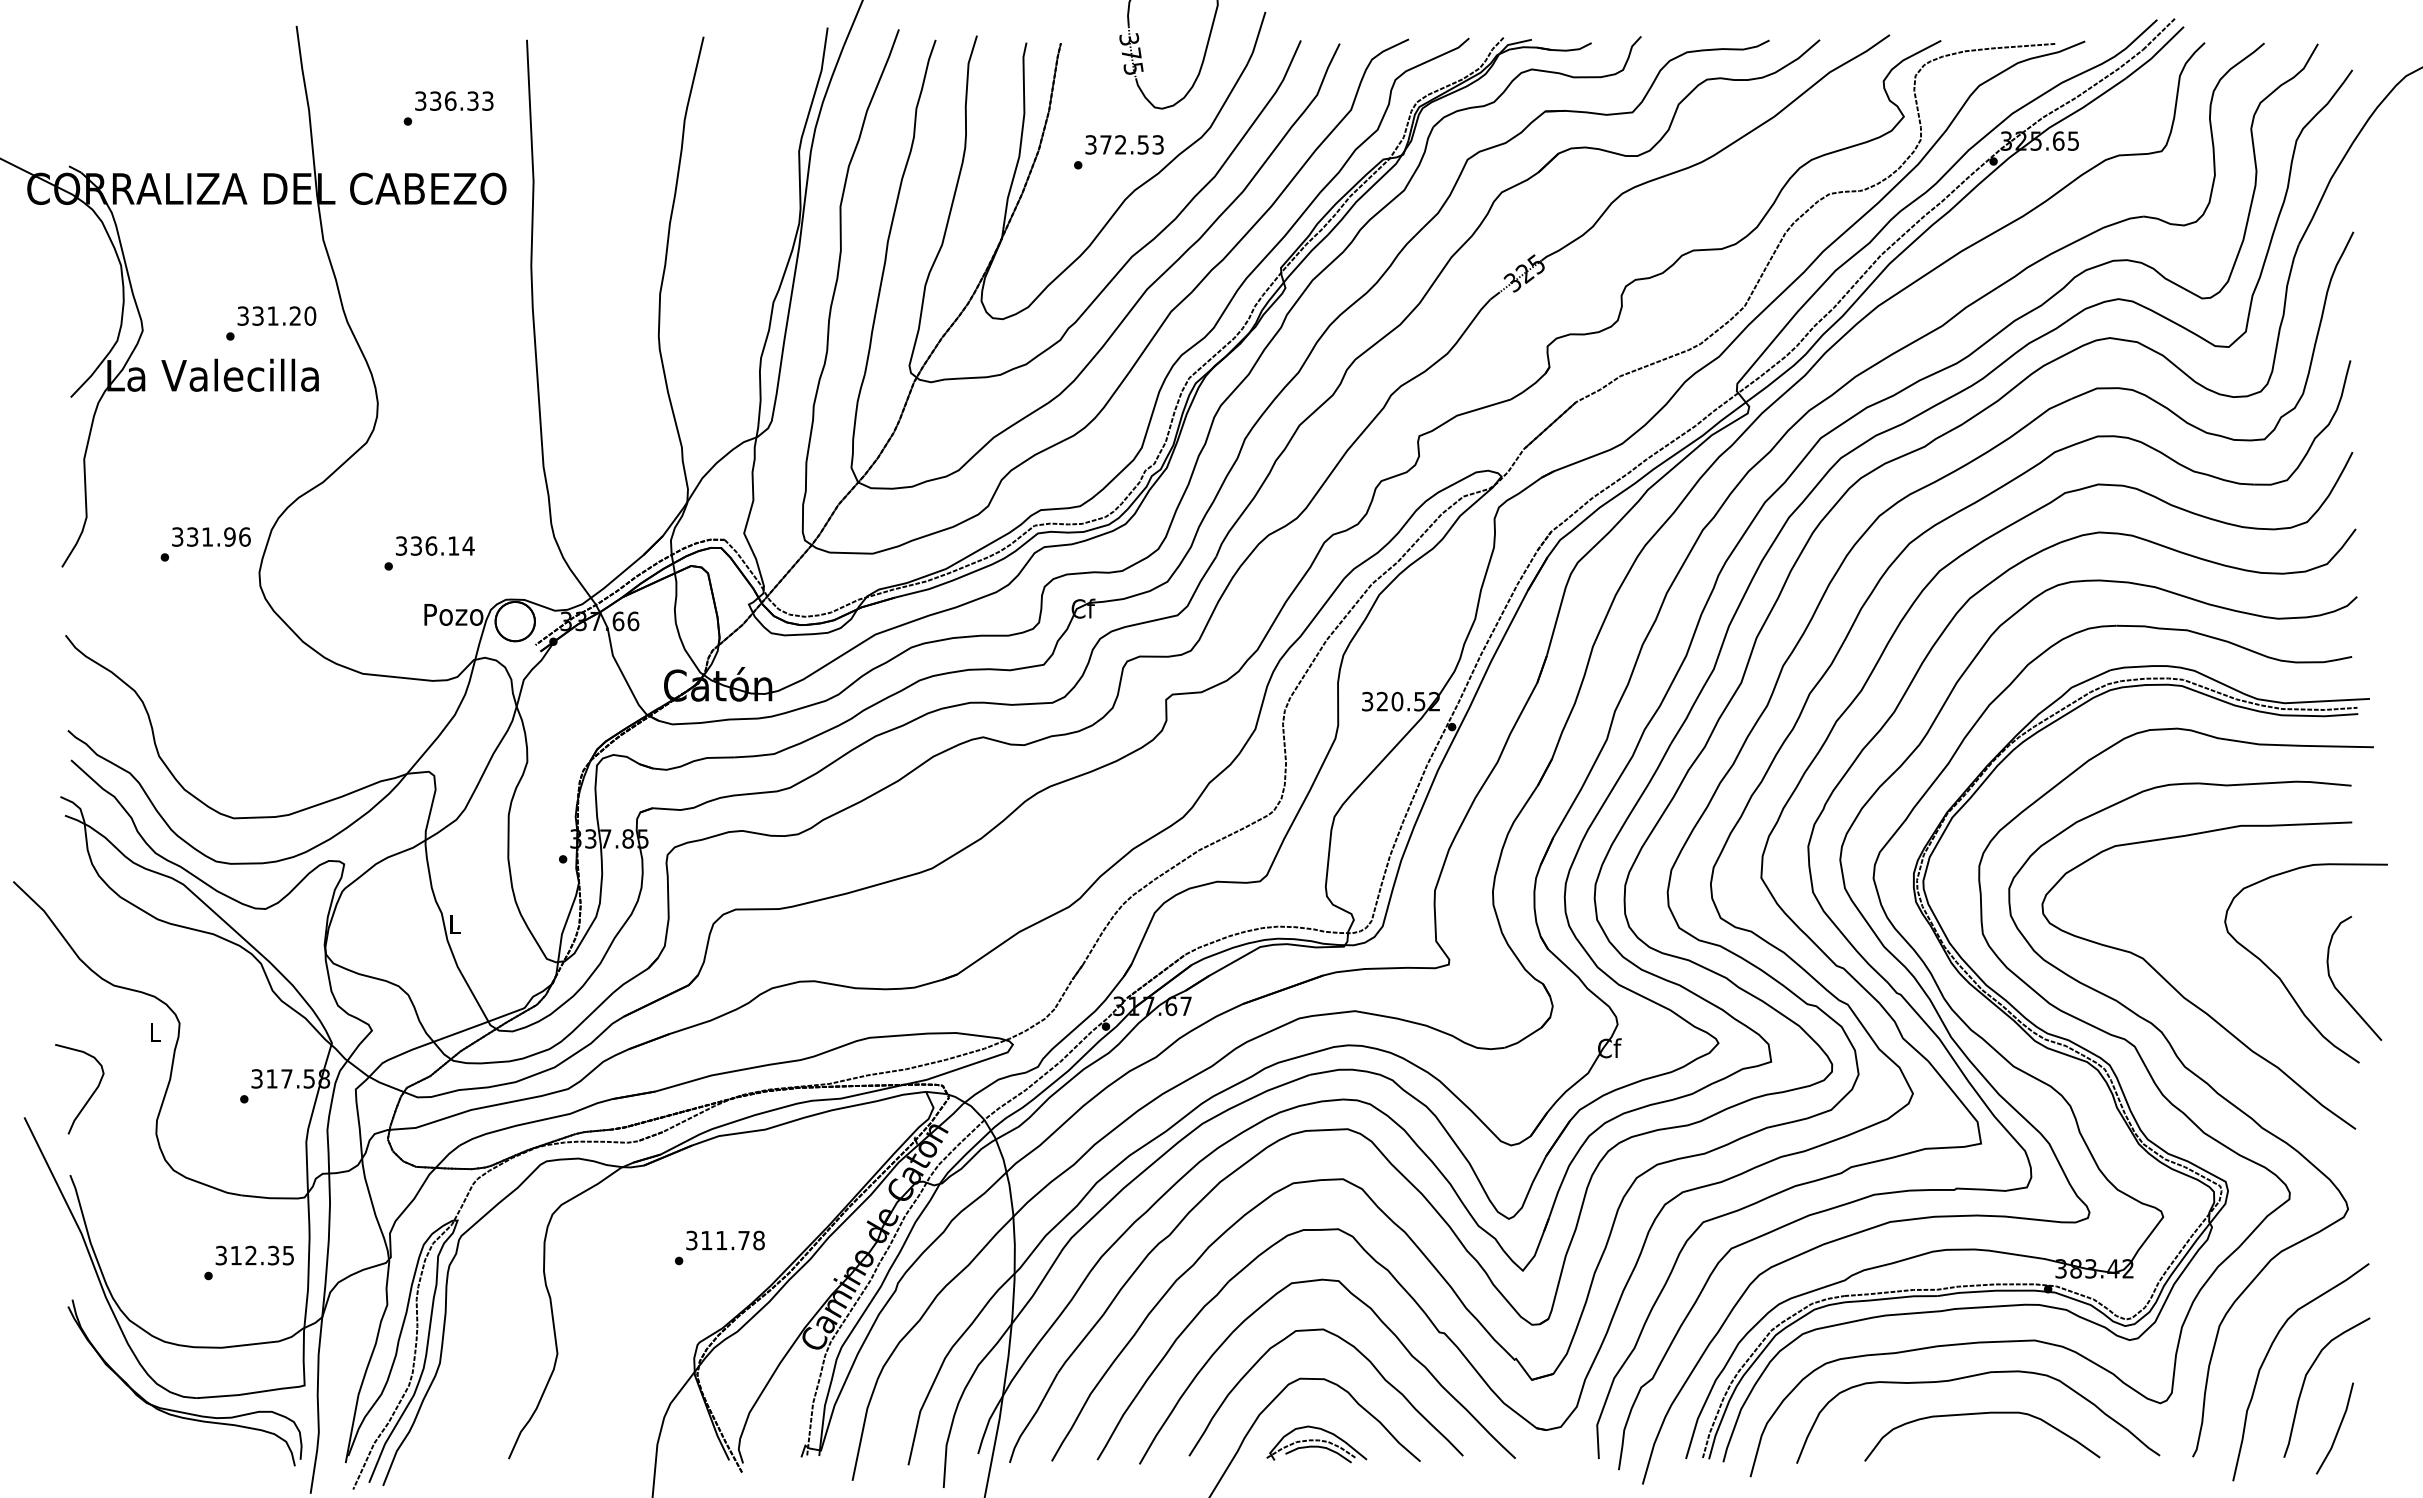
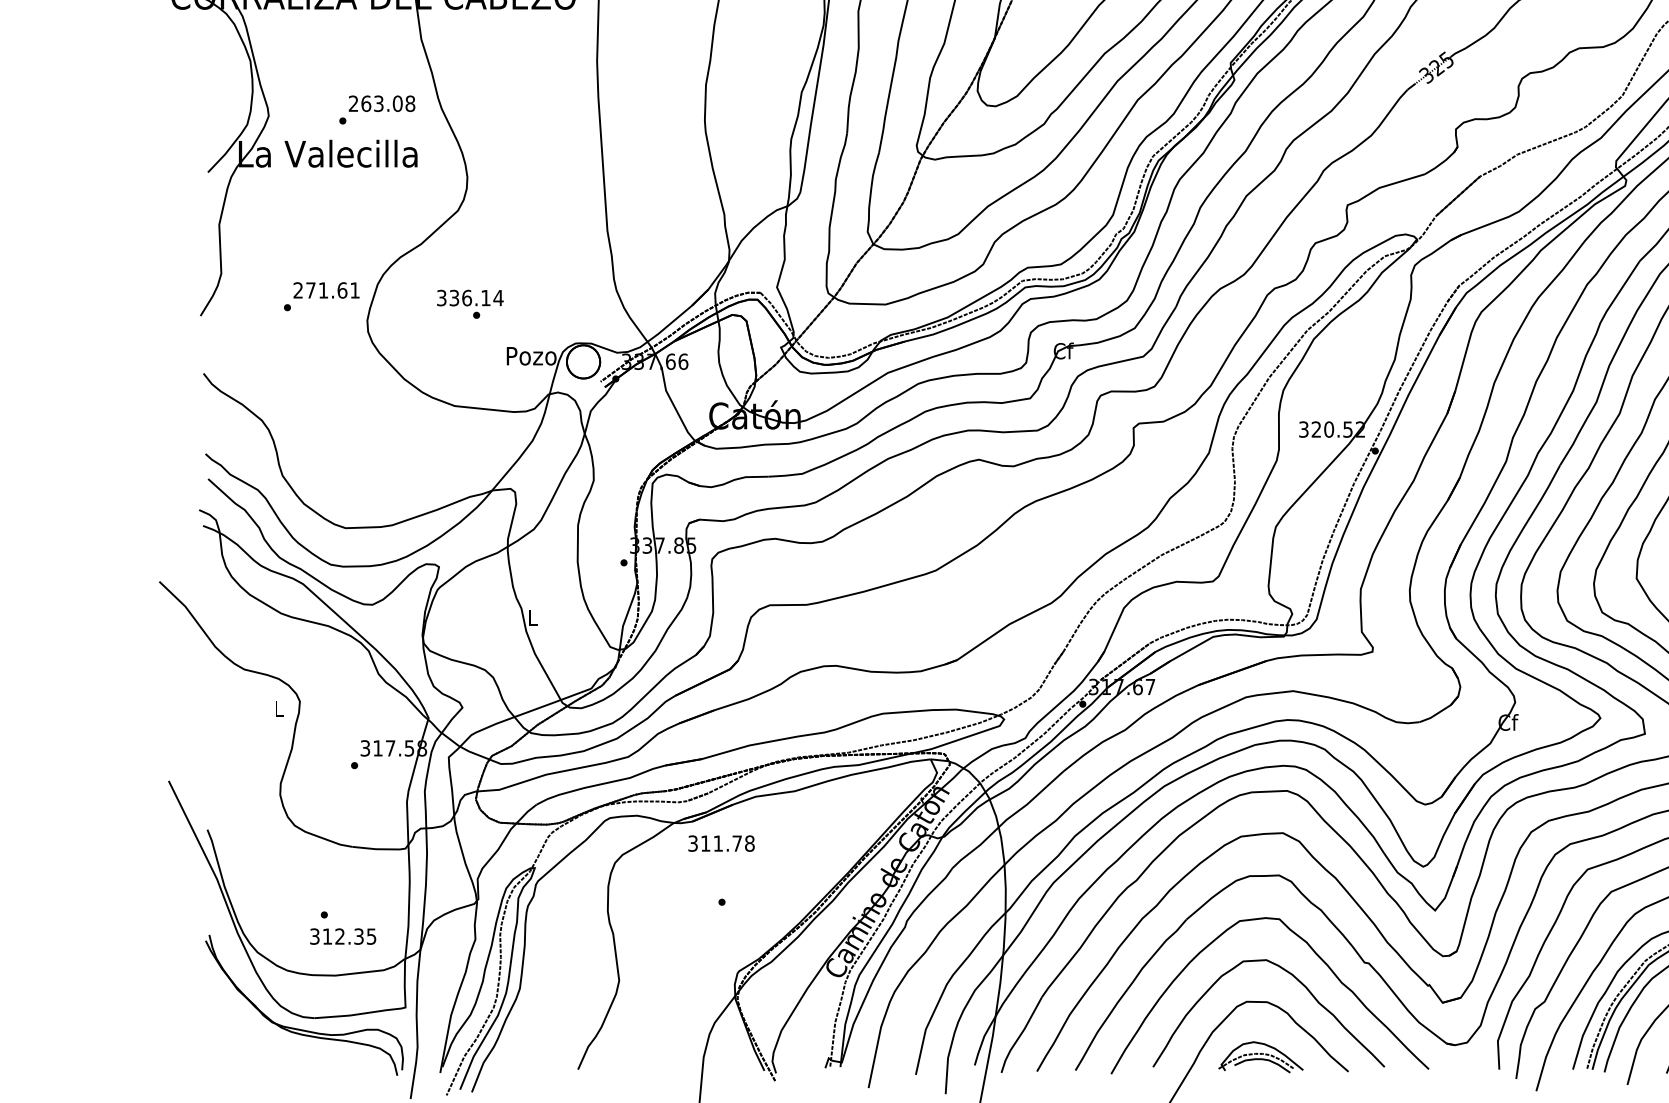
text: (276, 315) -> (381, 103), 331.20 -> 263.08
text: (211, 536) -> (326, 290), 331.96 -> 271.61
text: (435, 545) -> (470, 297), moved
curve: (90, 1095) -> (224, 762), removed
text: (725, 1240) -> (721, 843), moved
text: (254, 1255) -> (342, 936), moved

